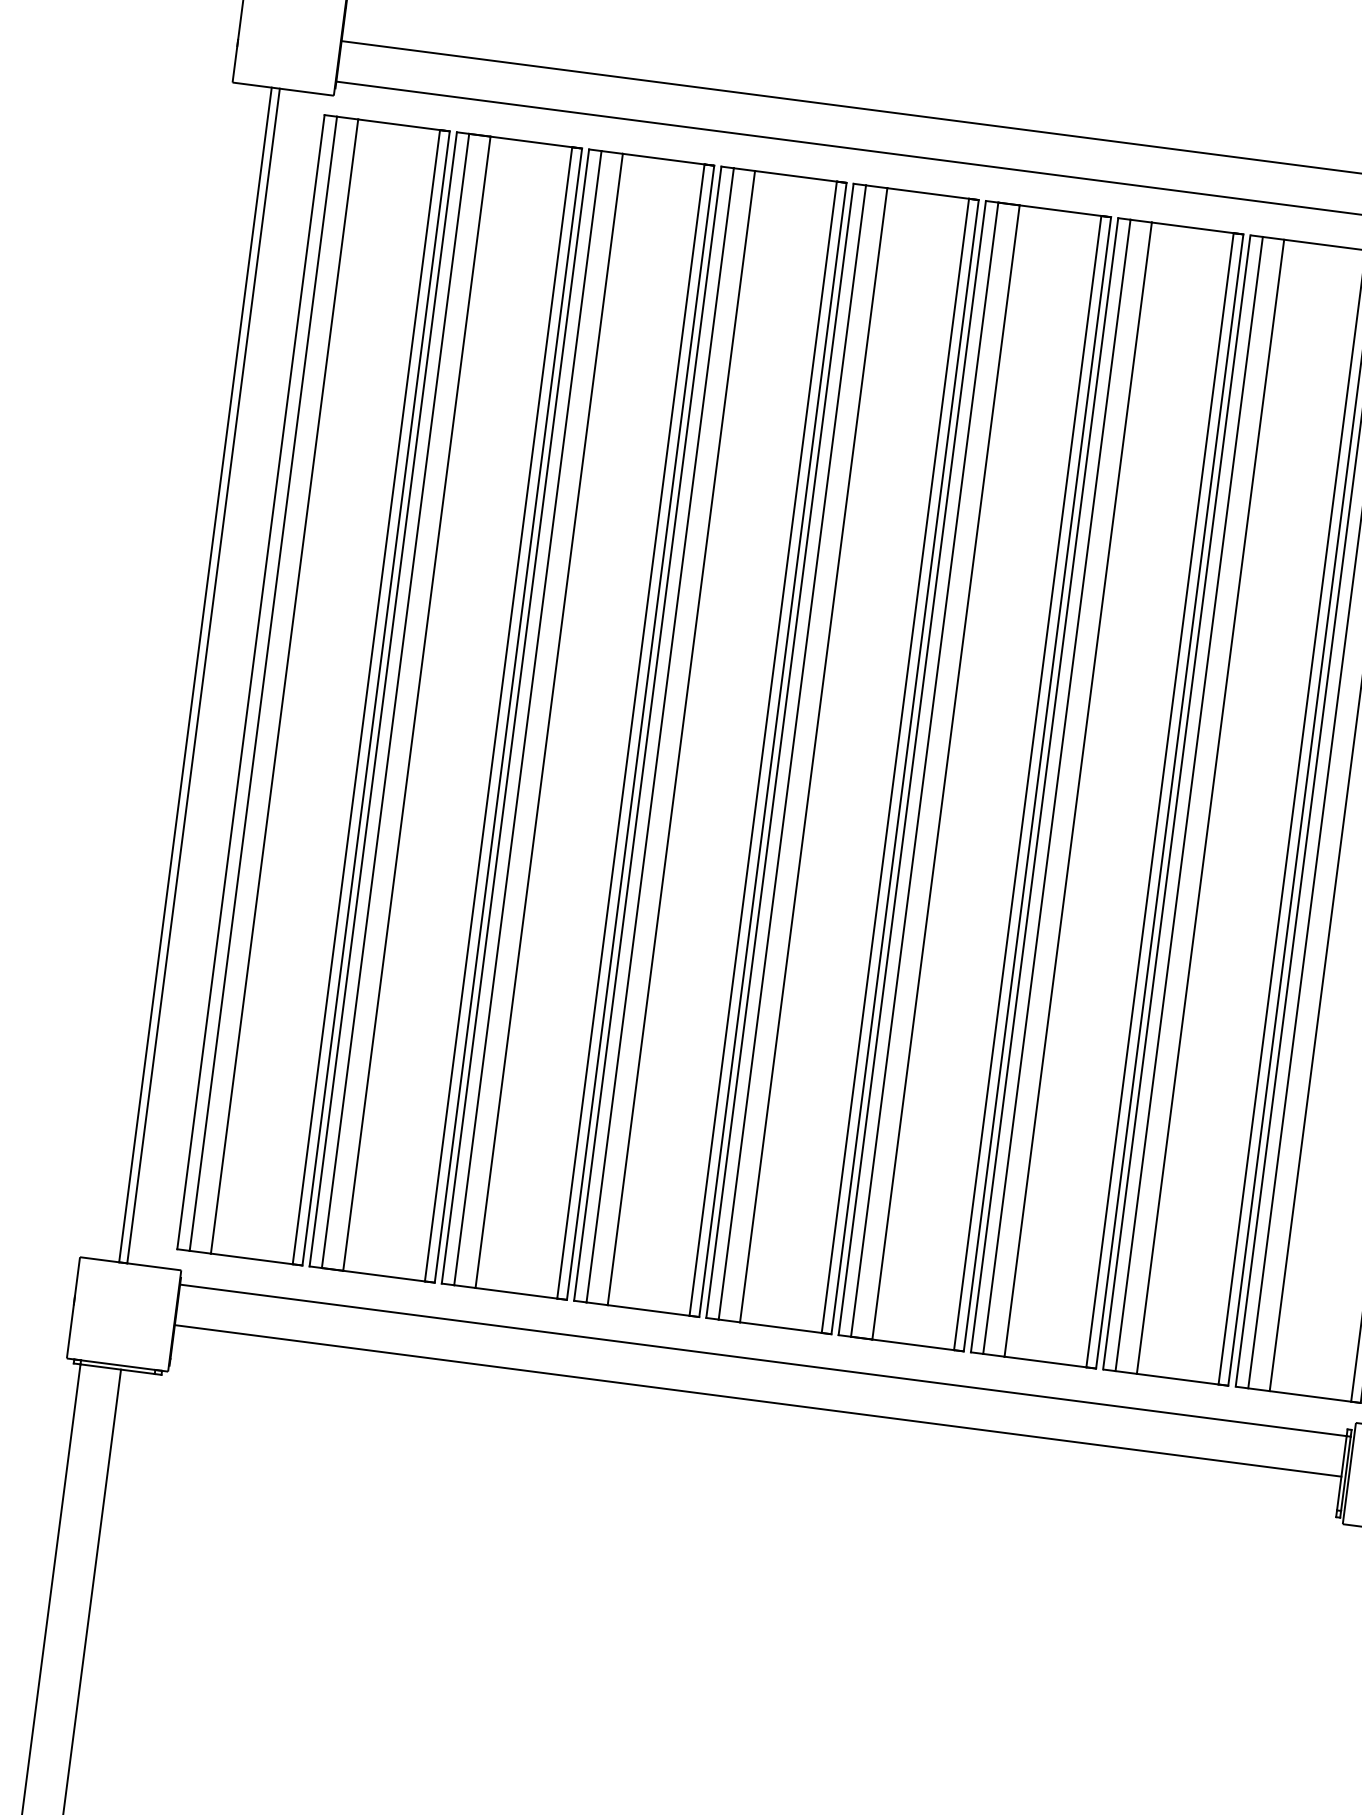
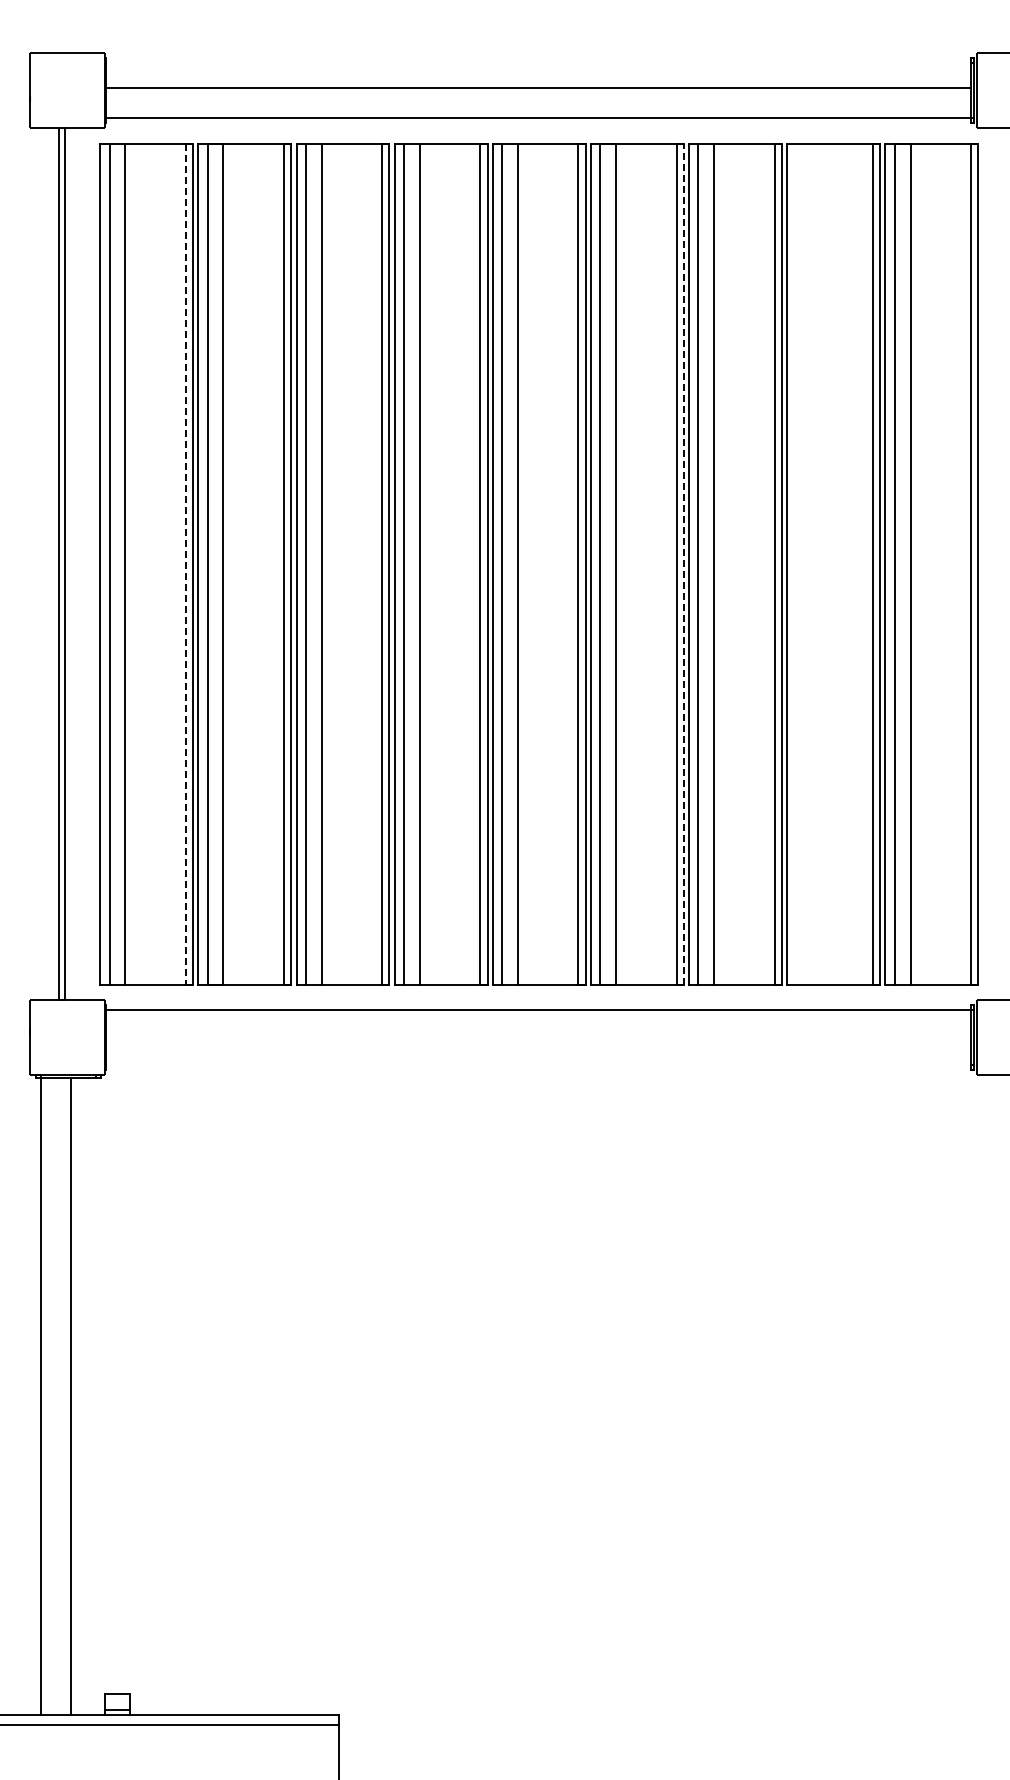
line: (365, 697) -> (185, 564), solid -> dashed
line: (1037, 784) -> (683, 564), solid -> dashed
line: (1189, 803) -> (796, 563), removed
line: (1211, 805) -> (812, 563), removed
line: (758, 1401) -> (538, 1040), removed

